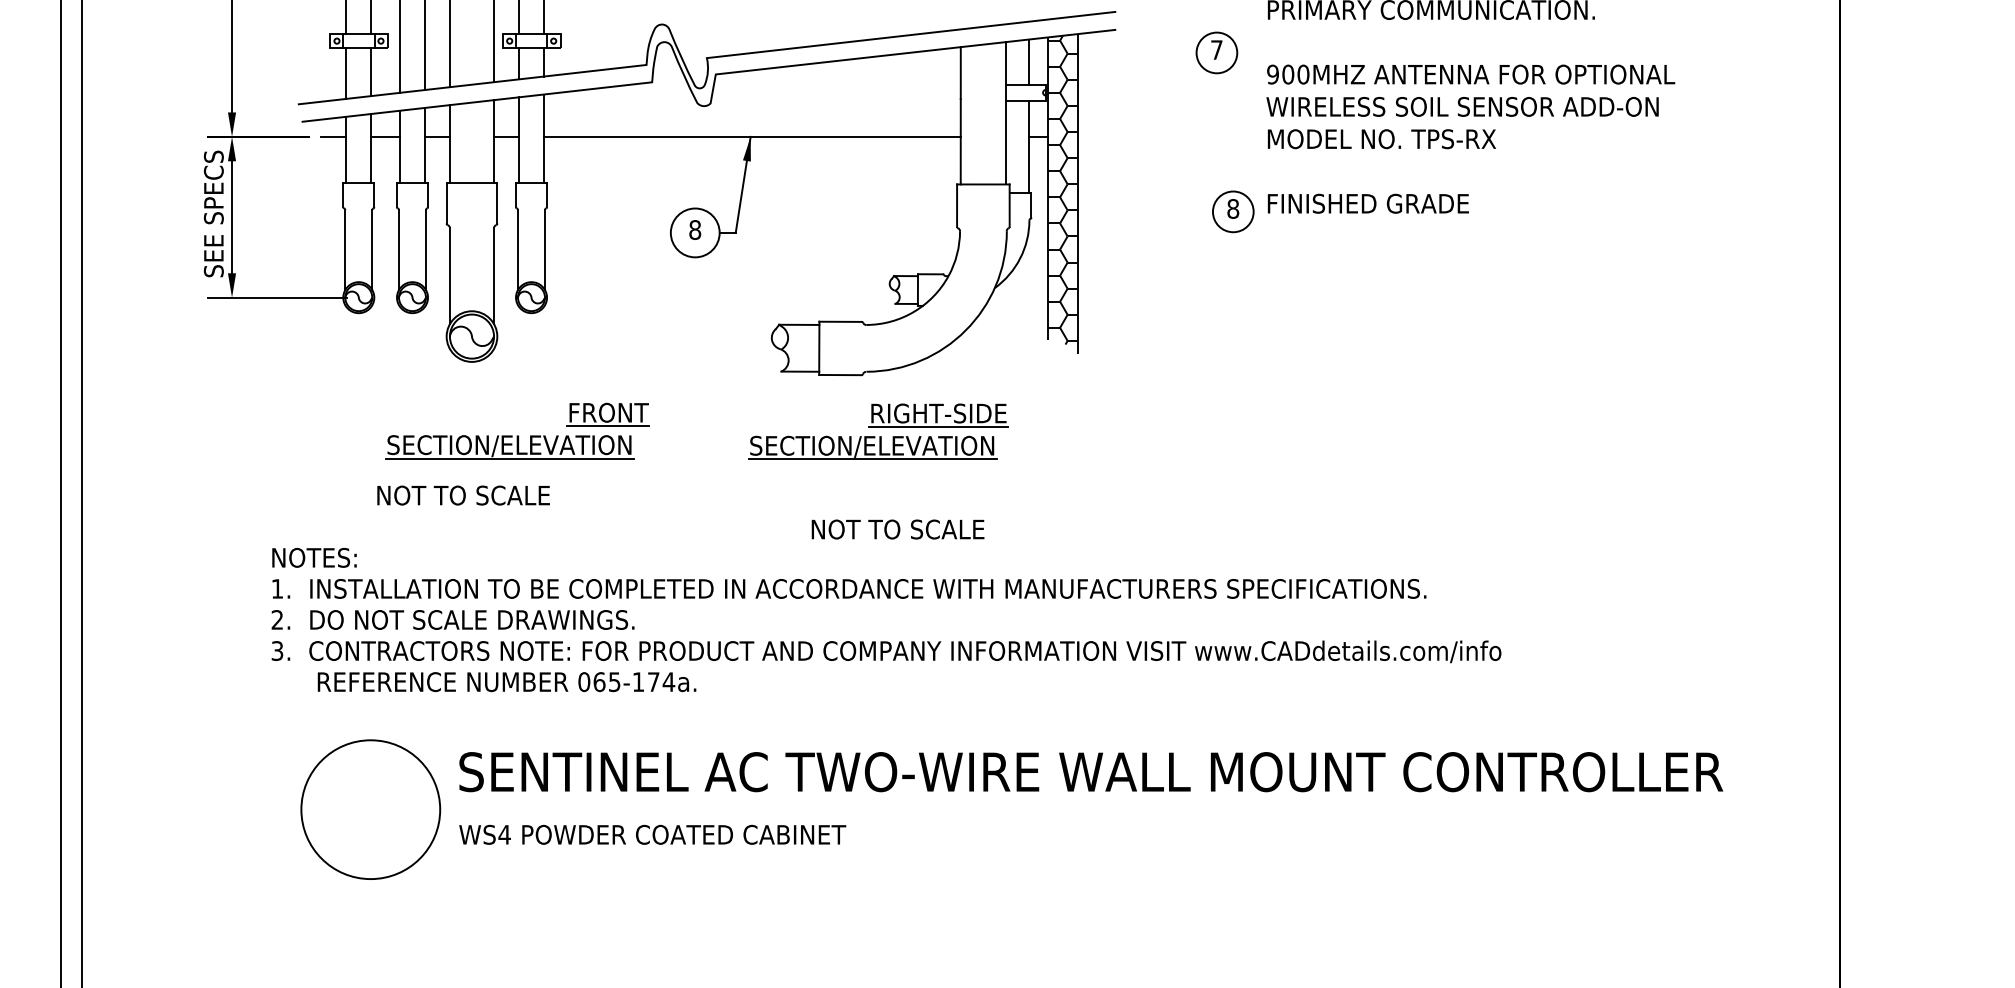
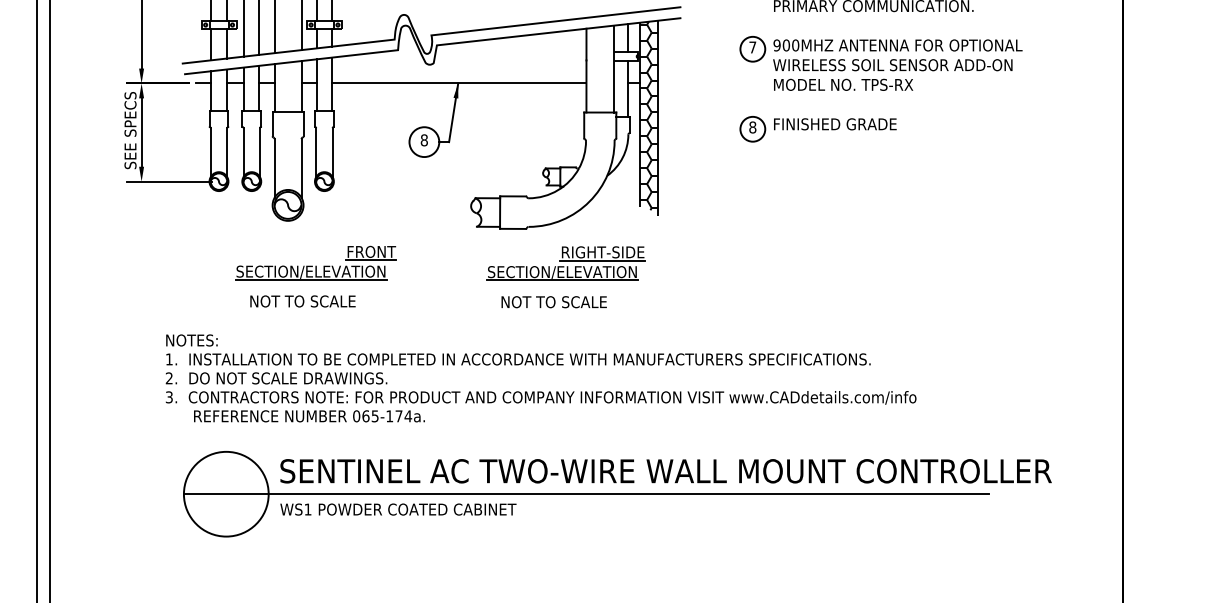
part: (1216, 53) -> (752, 49), moved
part: (877, 431) -> (565, 263), moved
text: (462, 495) -> (302, 301), moved
text: (896, 530) -> (553, 302), moved
line: (960, 810) -> (586, 494), added
text: (503, 834) -> (307, 509), WS4 -> WS1

